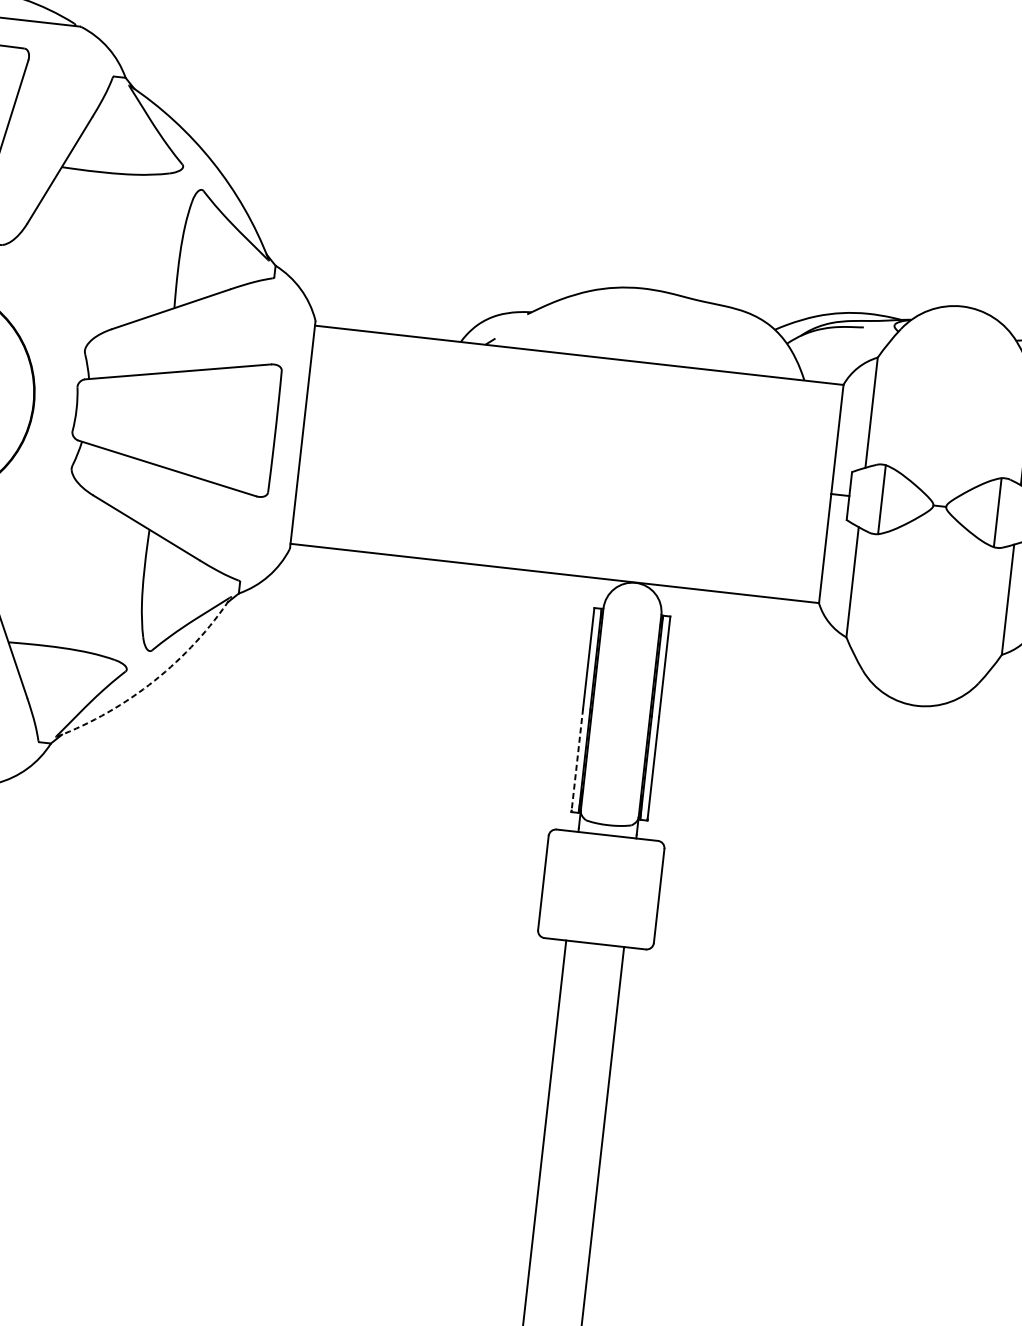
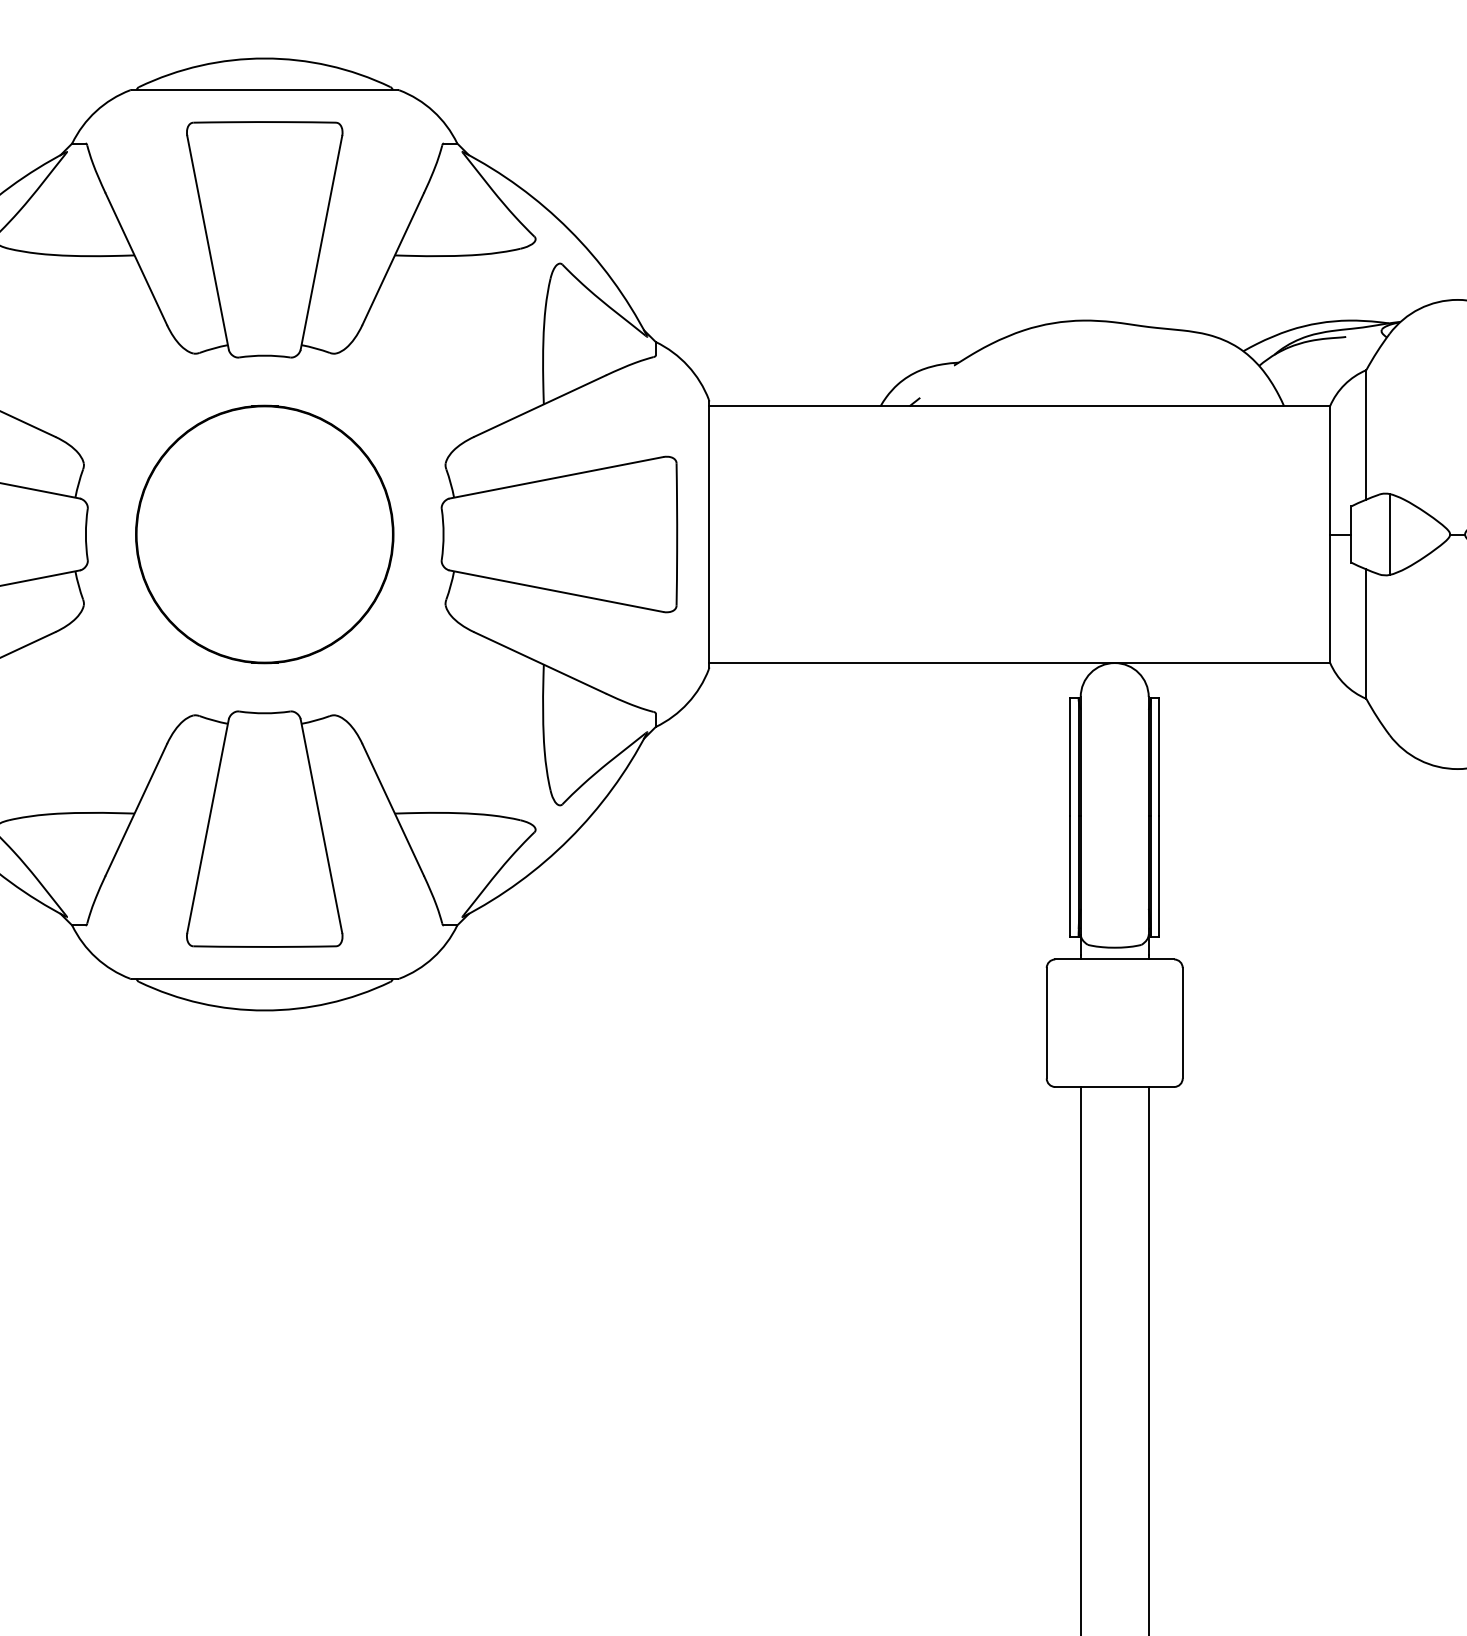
arc: (154, 681) -> (569, 839), dashed -> solid
line: (577, 759) -> (1070, 875), dashed -> solid

